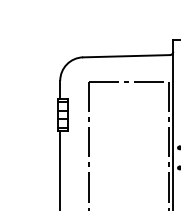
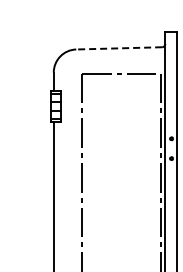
line: (126, 56) -> (119, 48), solid -> dashed

